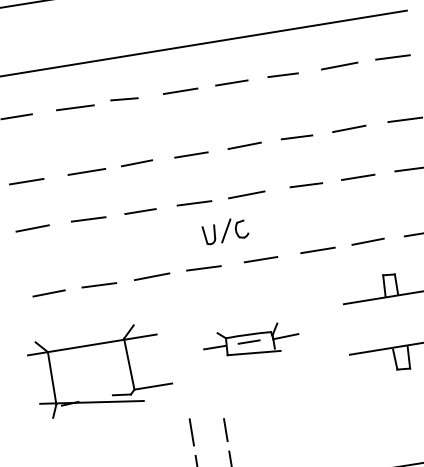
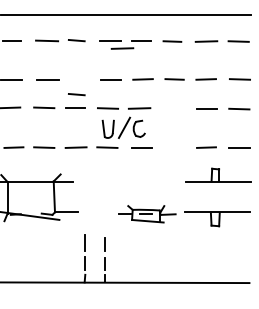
line: (202, 100) -> (122, 48), added
line: (137, 163) -> (78, 79), removed
line: (306, 185) -> (175, 108), removed
line: (138, 188) -> (76, 94), added
part: (225, 230) -> (123, 127), size x1.6
line: (316, 249) -> (175, 147), removed
part: (251, 341) -> (147, 214), moved

